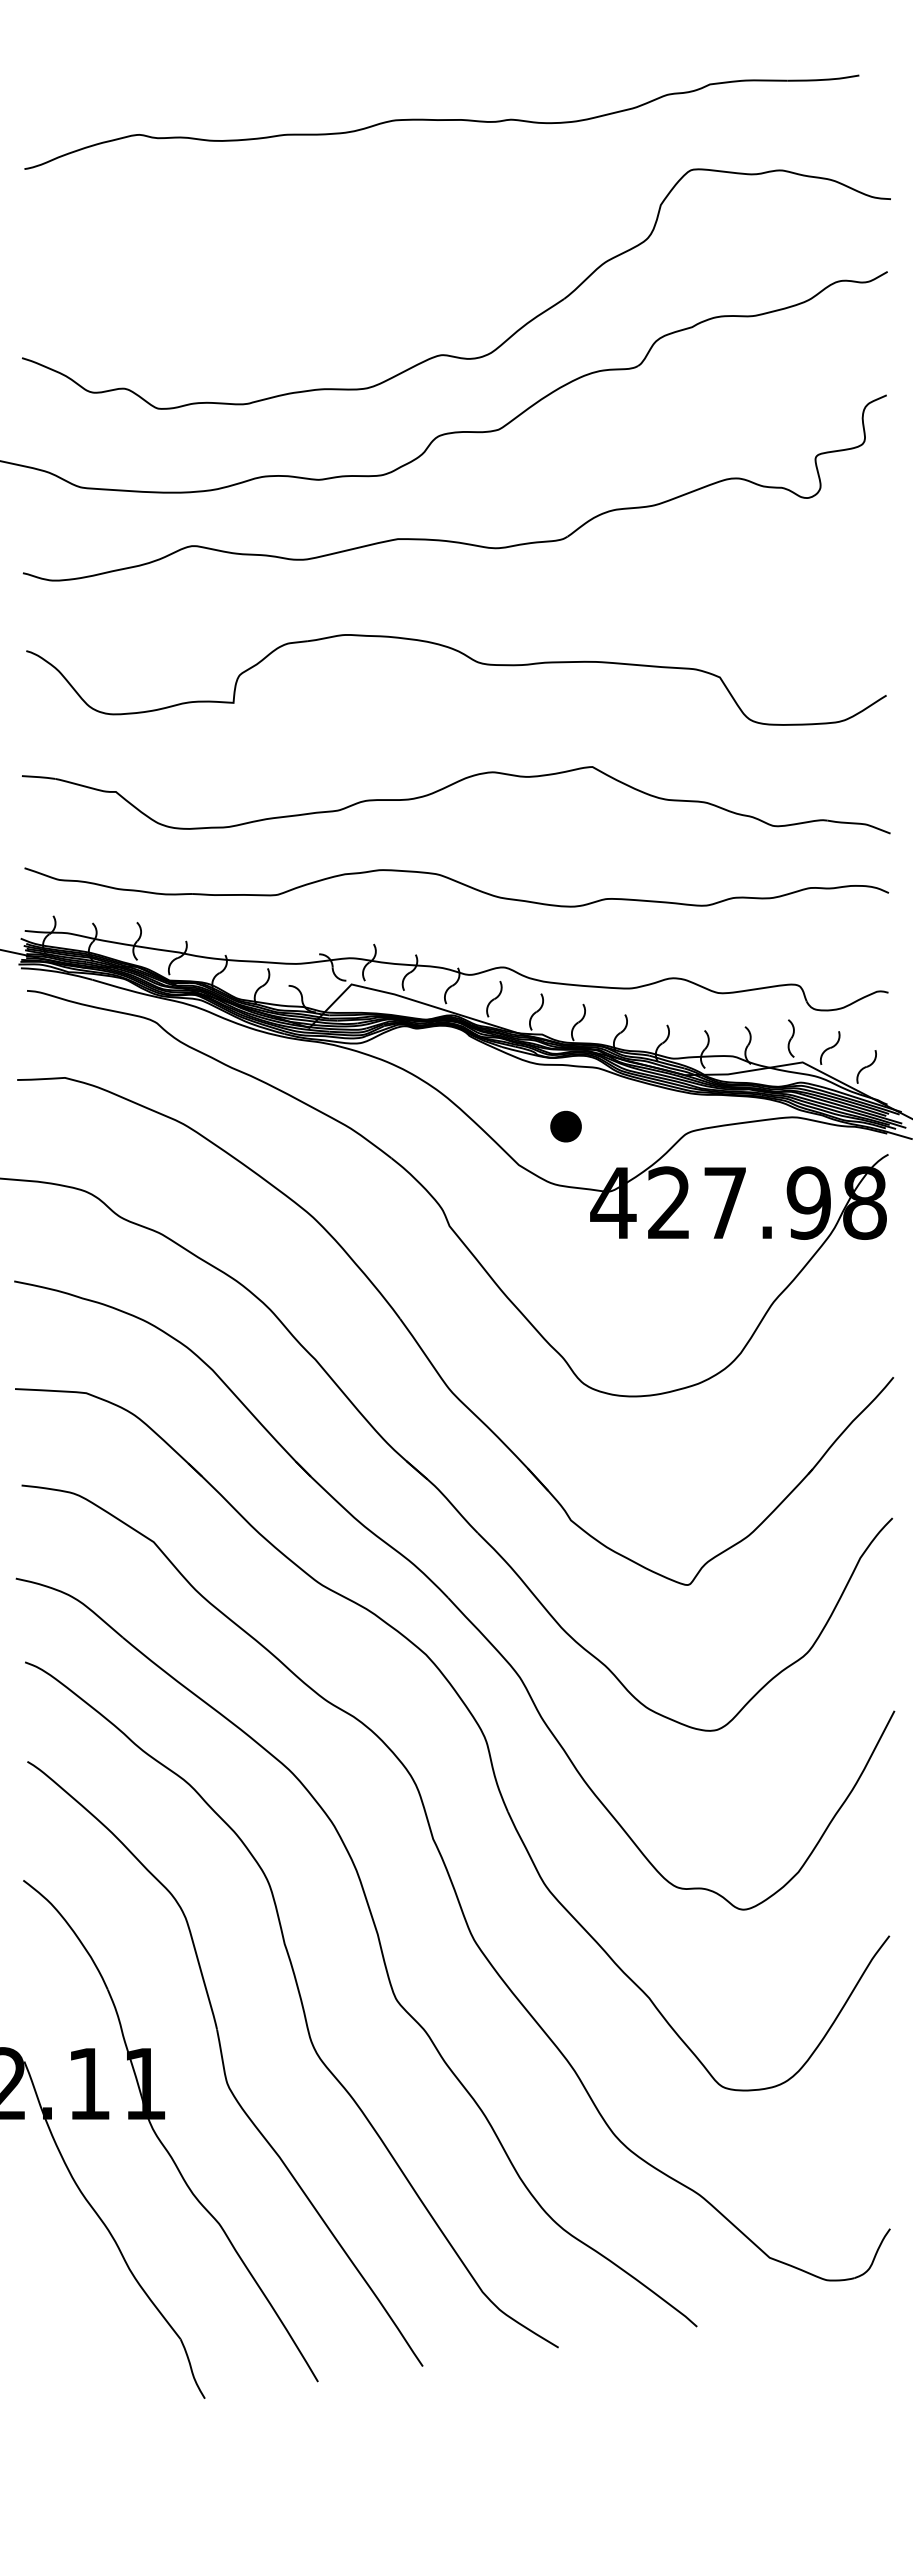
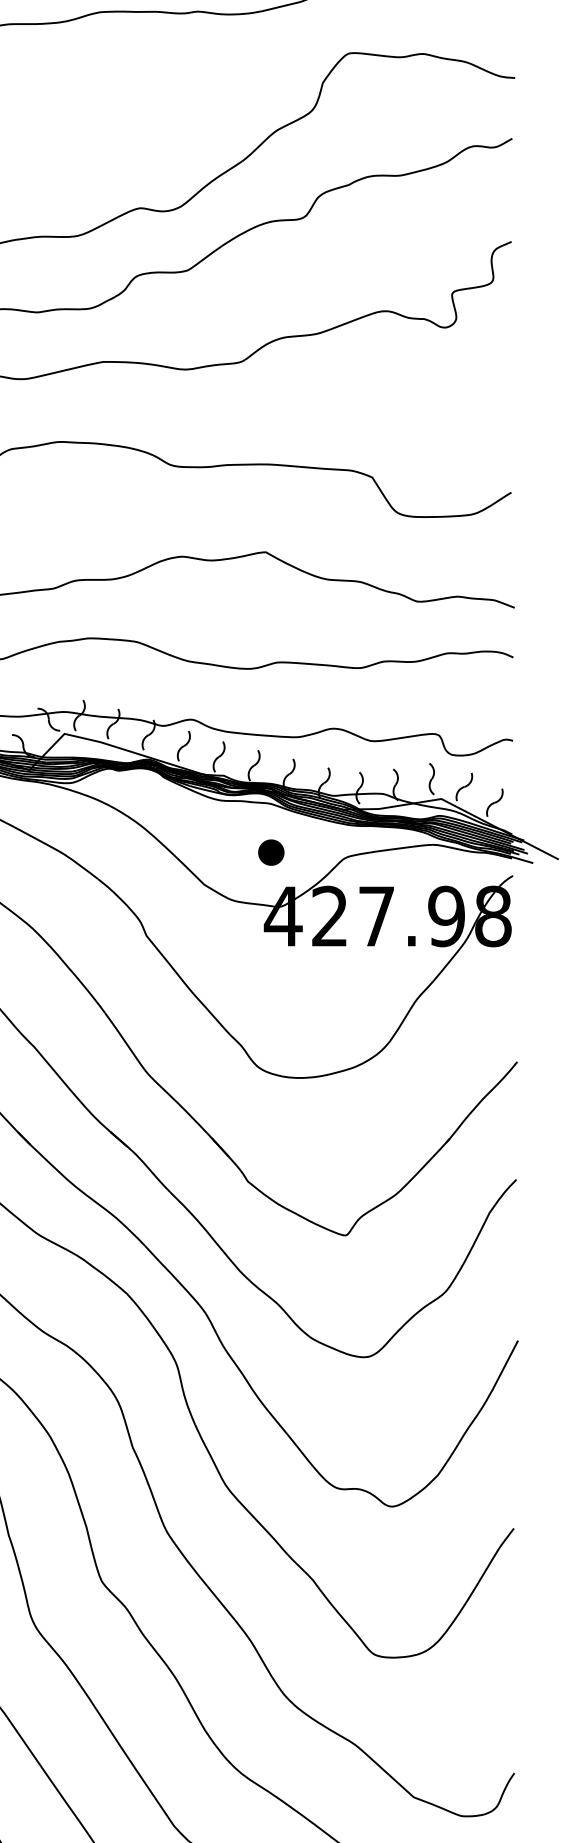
part: (565, 1126) -> (270, 852), moved

